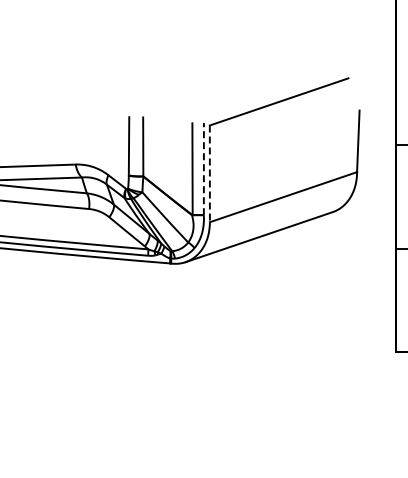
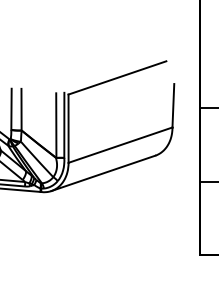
line: (203, 168) -> (64, 124), dashed -> solid
line: (209, 174) -> (68, 129), dashed -> solid

